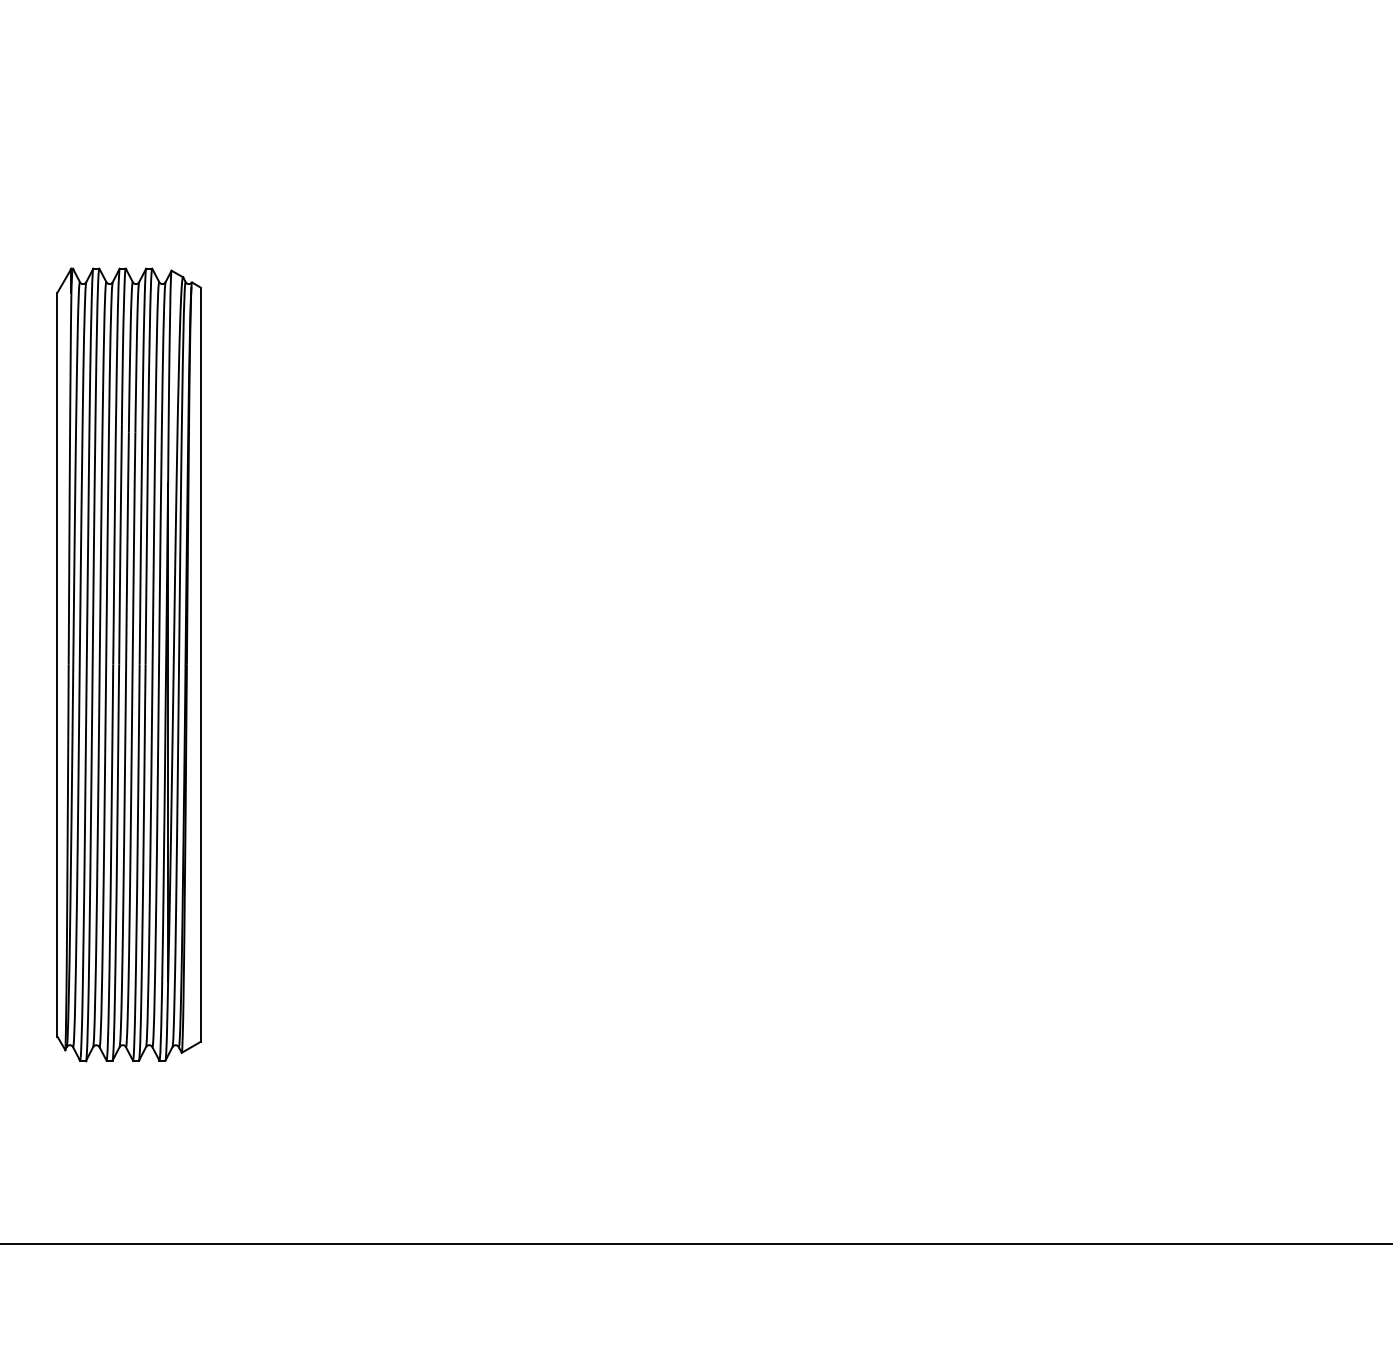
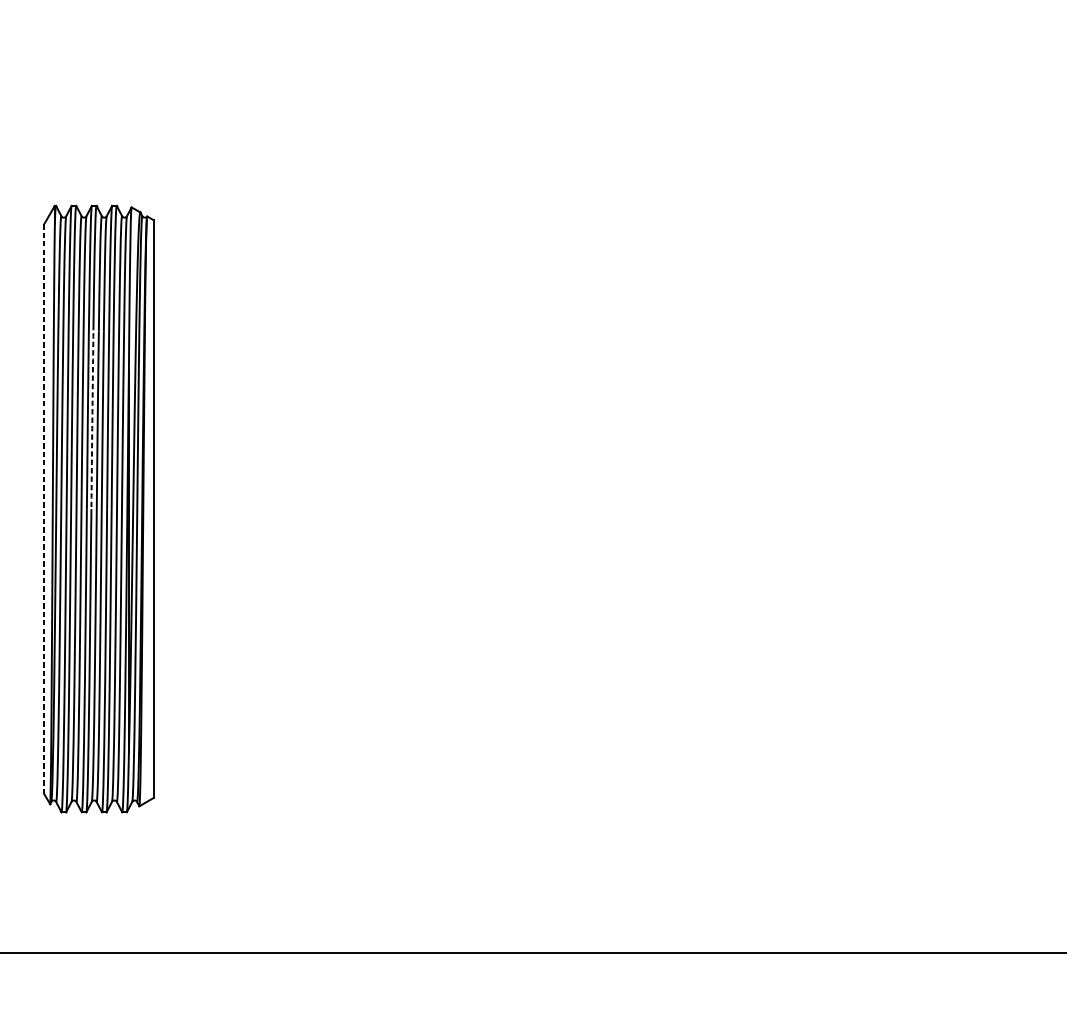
arc: (120, 544) -> (92, 417), solid -> dashed
line: (57, 664) -> (44, 508), solid -> dashed

